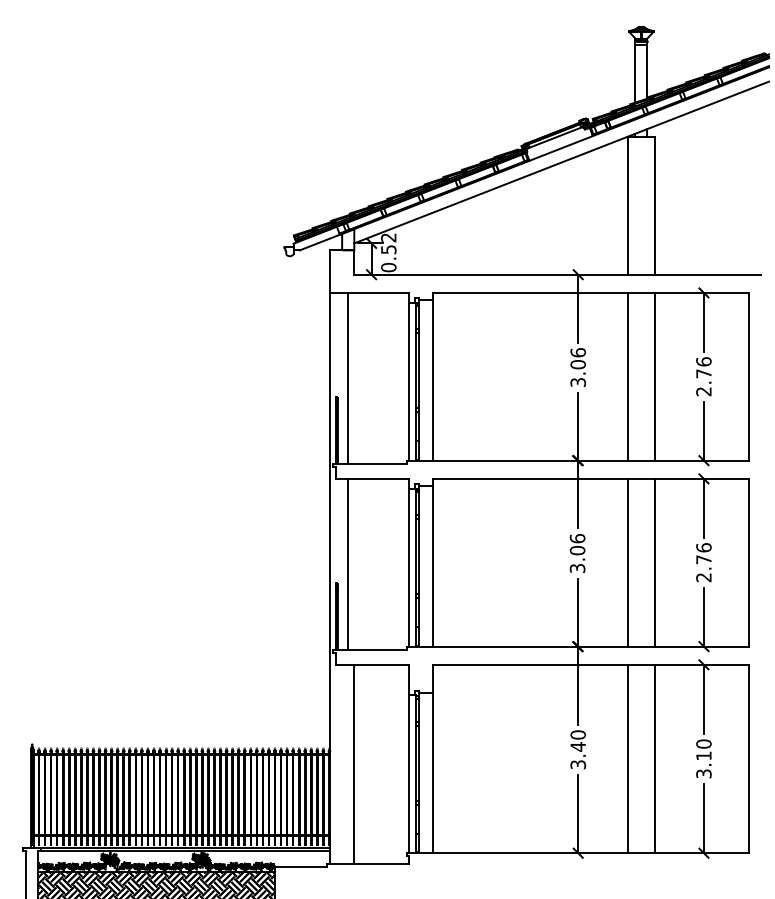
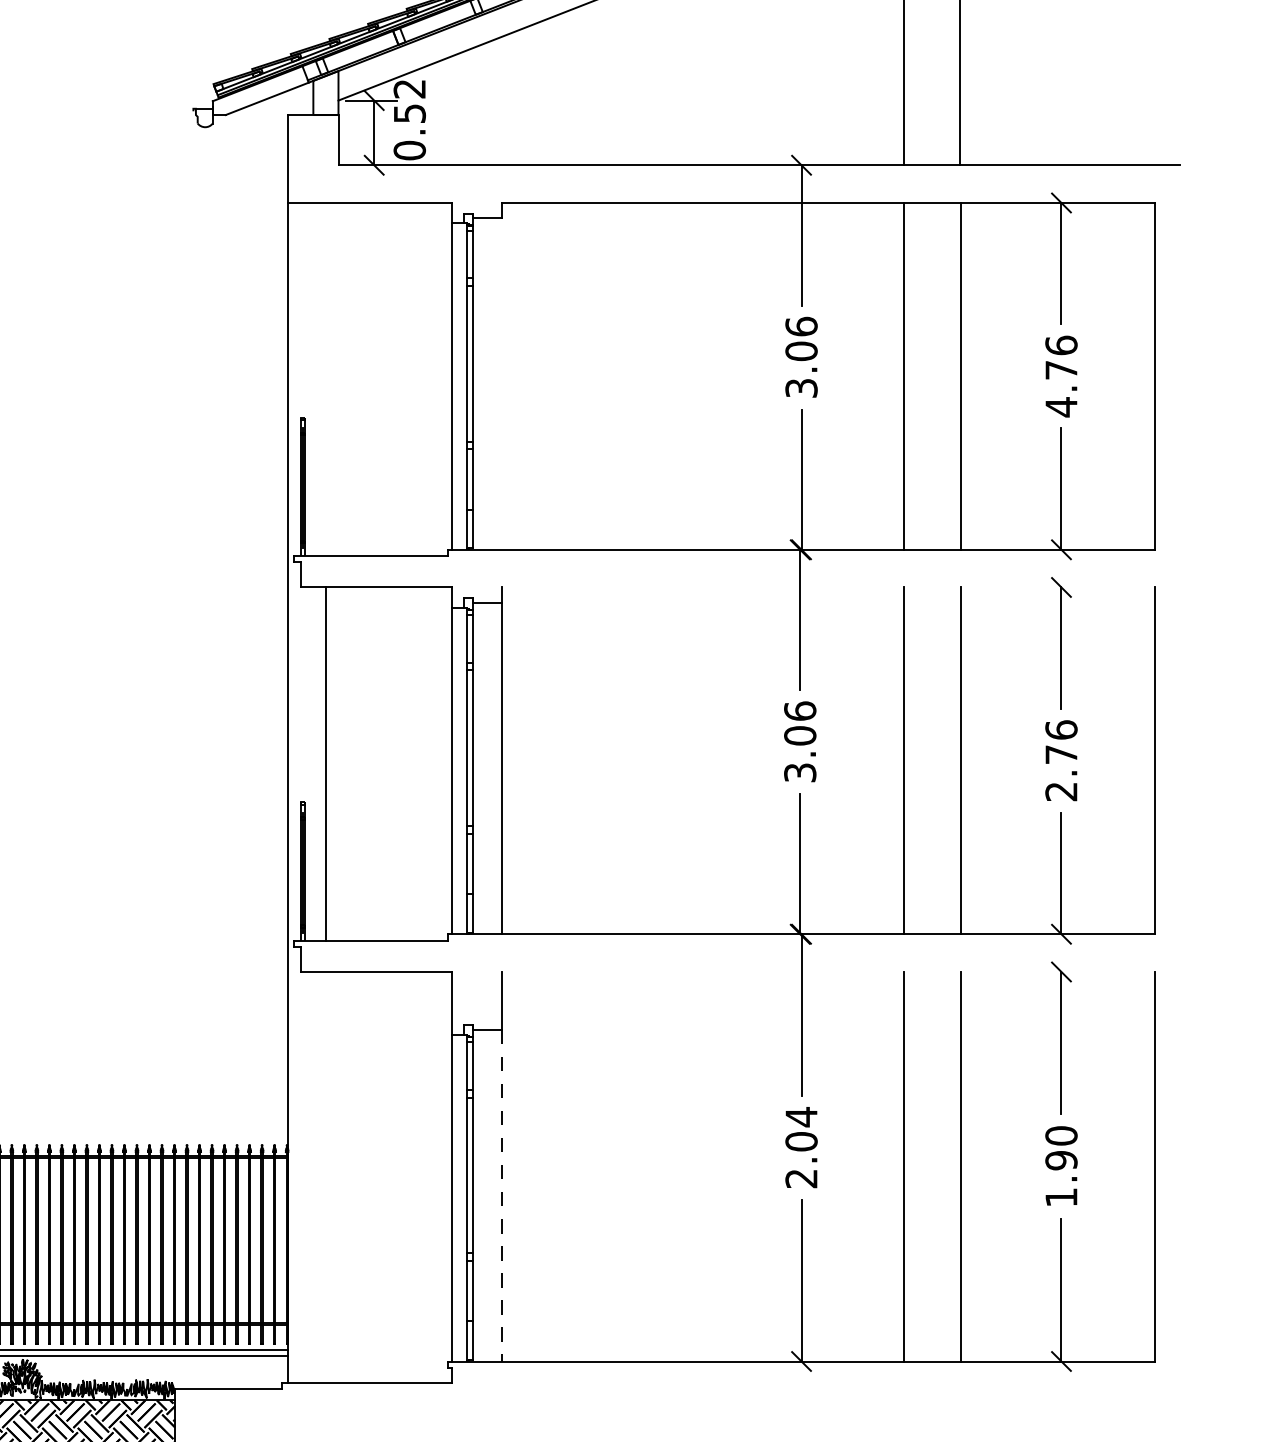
line: (348, 377) -> (326, 377), removed
line: (433, 380) -> (502, 384), removed
text: (703, 391) -> (1060, 406), 2.76 -> 4.76
line: (591, 478) -> (828, 586), removed
line: (591, 664) -> (828, 971), removed
text: (578, 749) -> (802, 1147), 3.40 -> 2.04
line: (354, 763) -> (338, 1176), removed
text: (703, 764) -> (1060, 1178), 3.10 -> 1.90
line: (433, 773) -> (502, 1196), solid -> dashed

